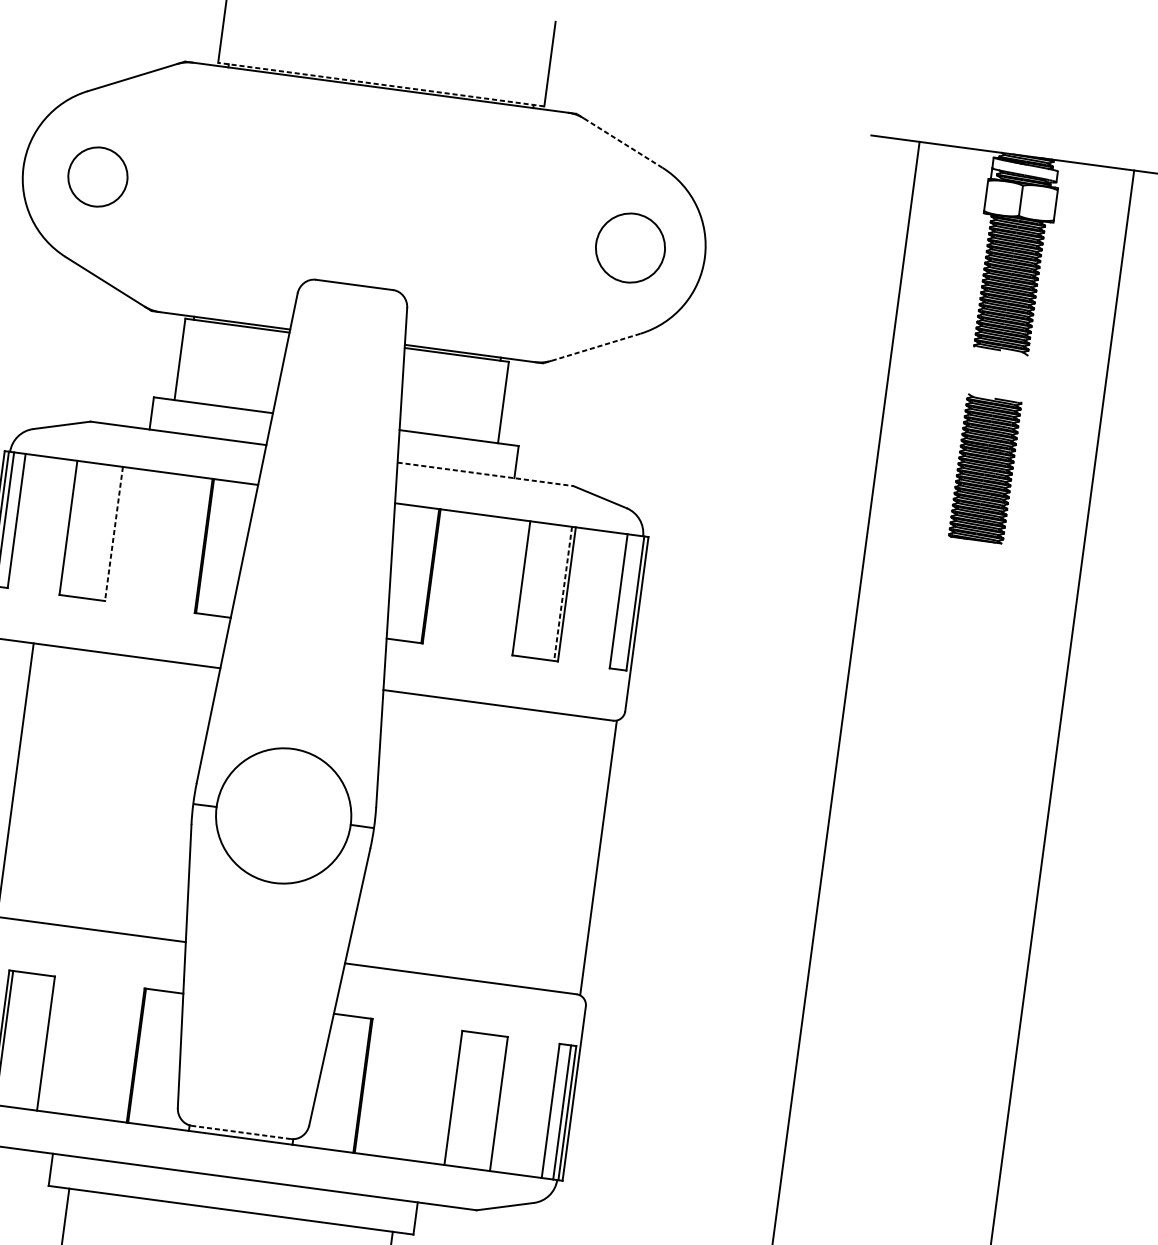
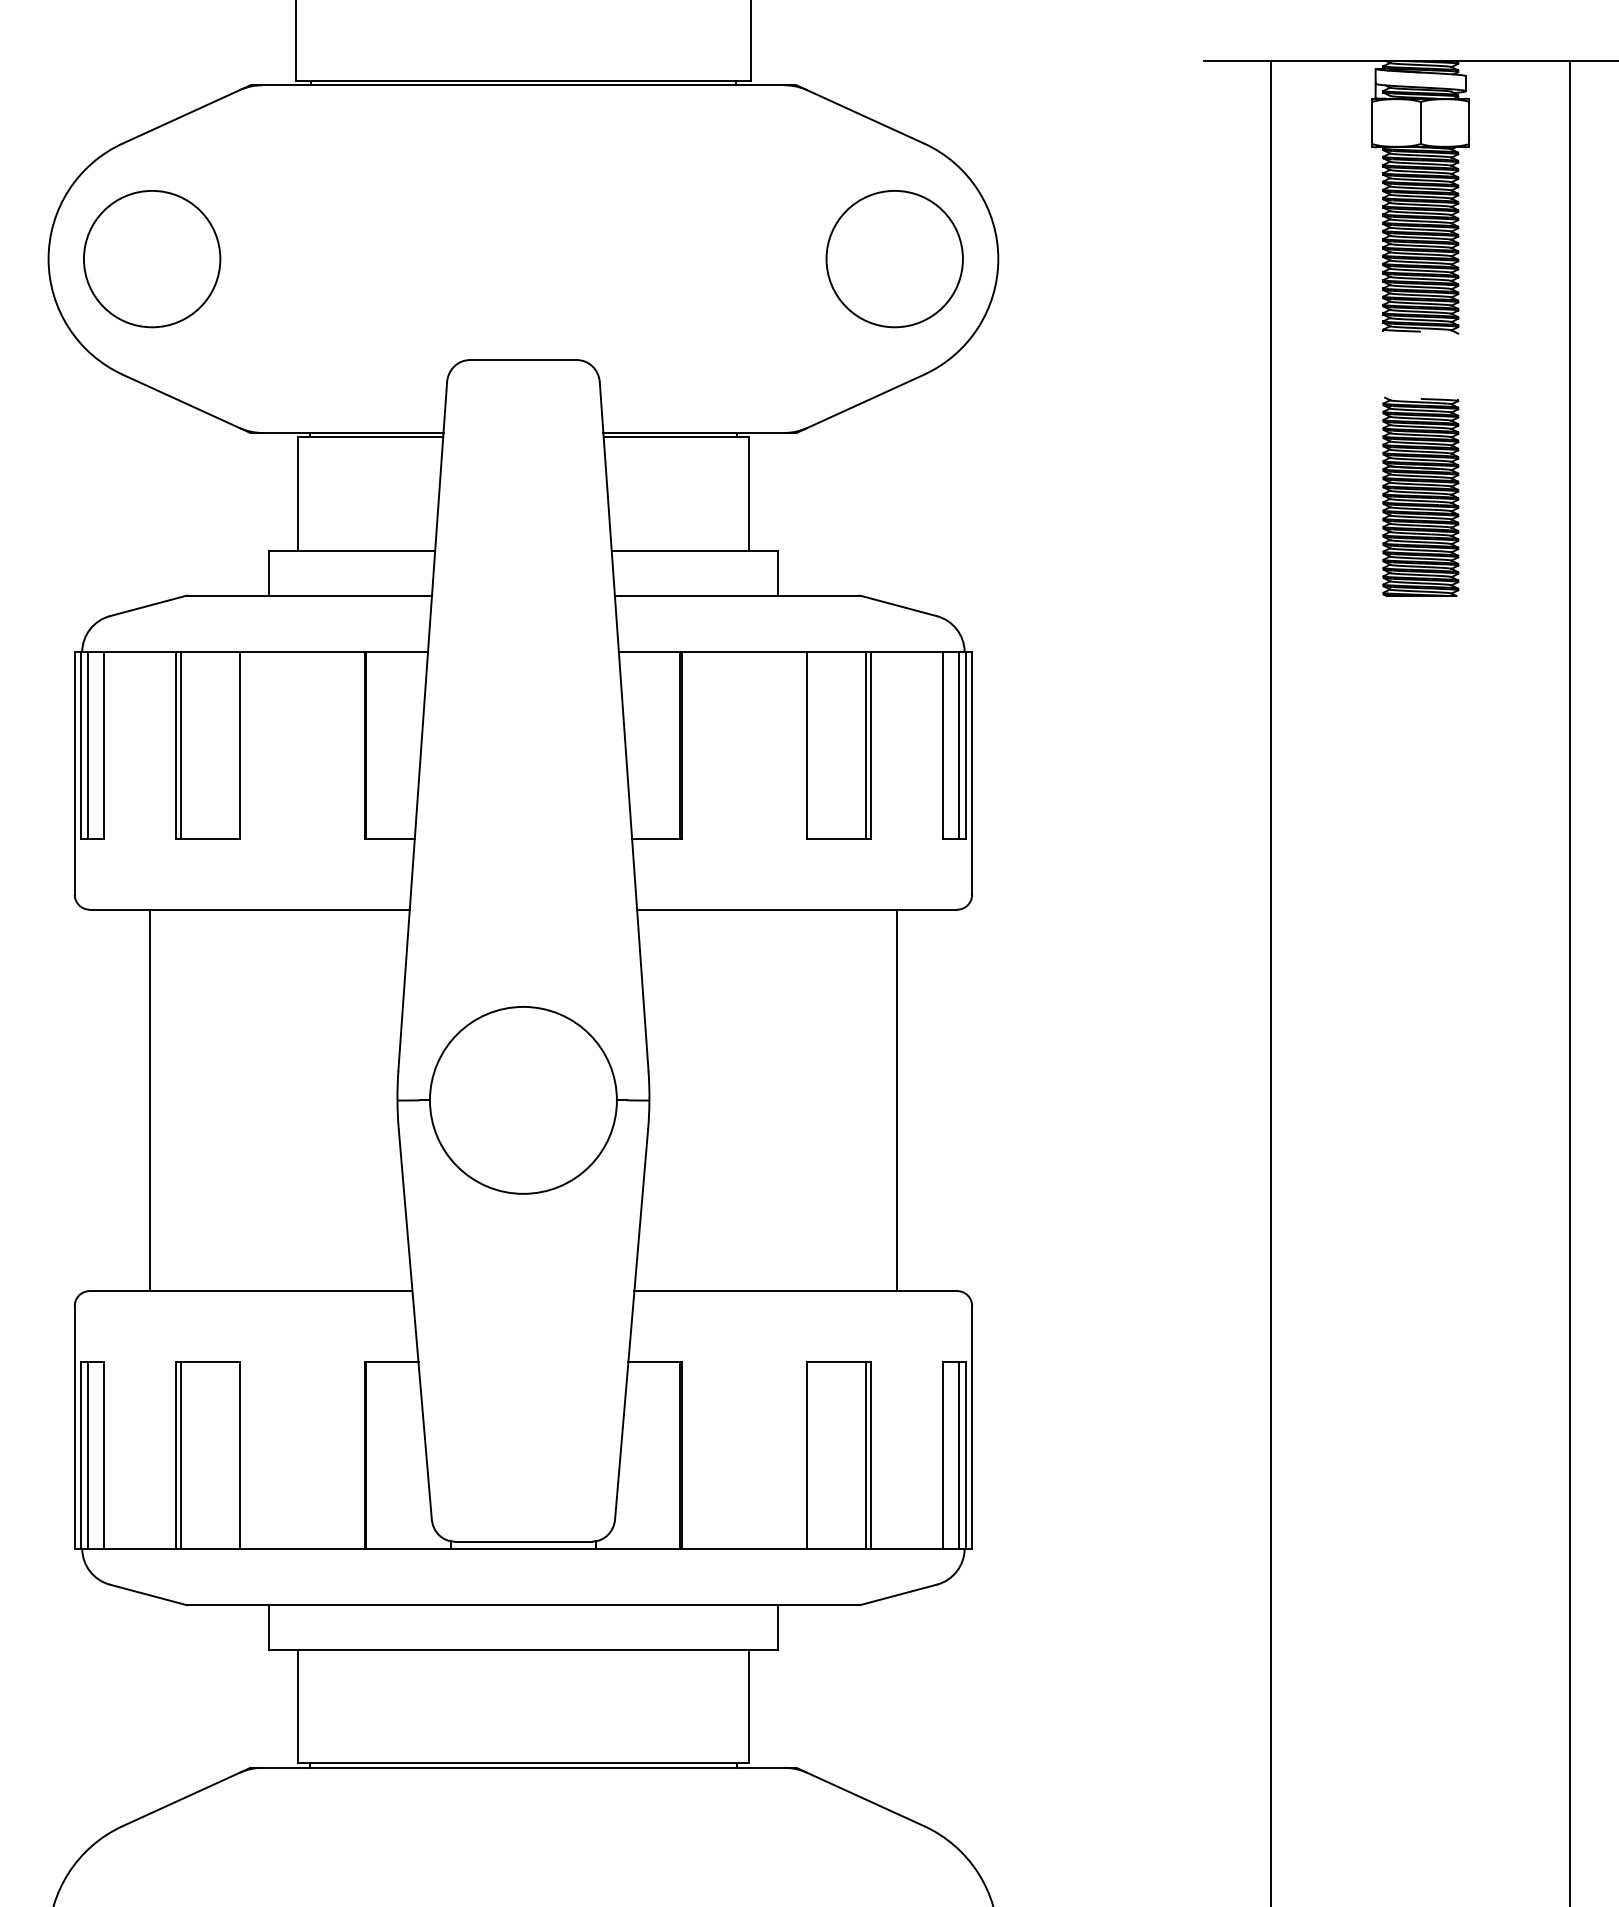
line: (380, 84) -> (522, 80), dashed -> solid
line: (619, 141) -> (860, 114), dashed -> solid
circle: (98, 177) -> (152, 259), size x1.67
circle: (630, 248) -> (894, 259), size x1.43
line: (592, 348) -> (860, 403), dashed -> solid
line: (485, 474) -> (737, 595), dashed -> solid
line: (72, 527) -> (181, 744), added
line: (113, 534) -> (239, 745), dashed -> solid
line: (563, 594) -> (865, 745), dashed -> solid
line: (630, 602) -> (959, 744), added
line: (598, 858) -> (897, 1100), moved
line: (495, 1103) -> (865, 1455), added
line: (241, 1132) -> (523, 1541), dashed -> solid

